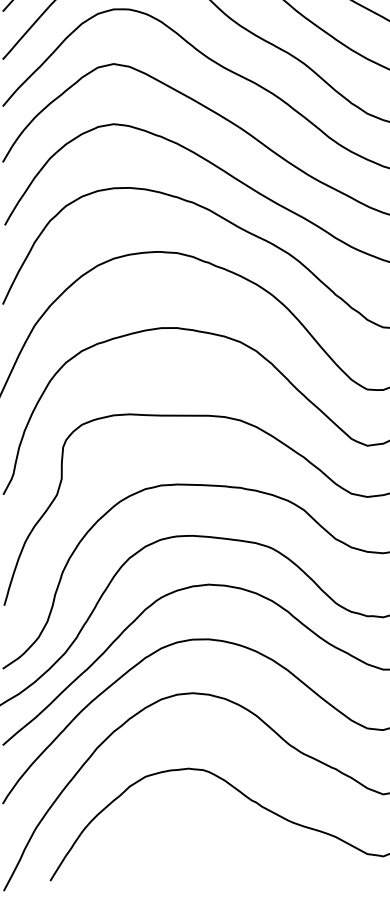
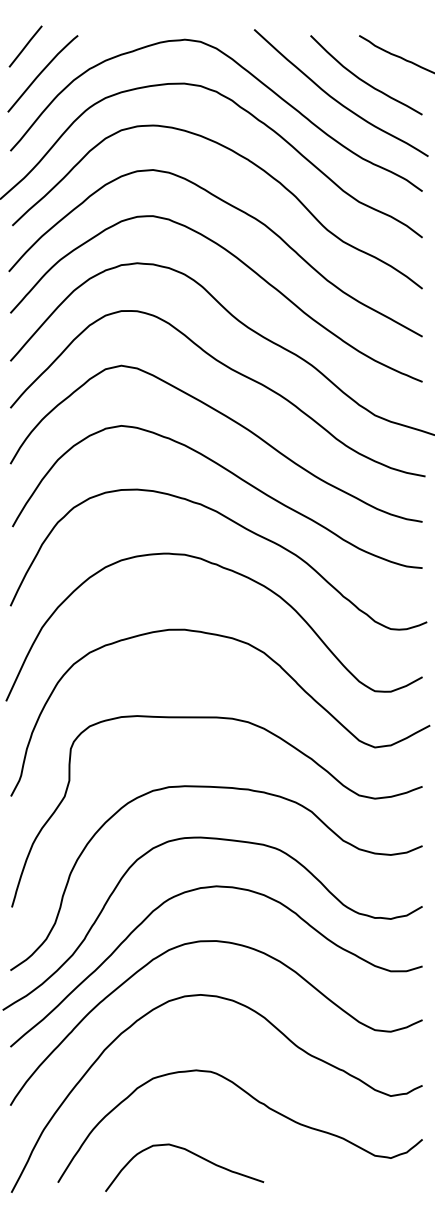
curve: (183, 851) -> (191, 1153), added

